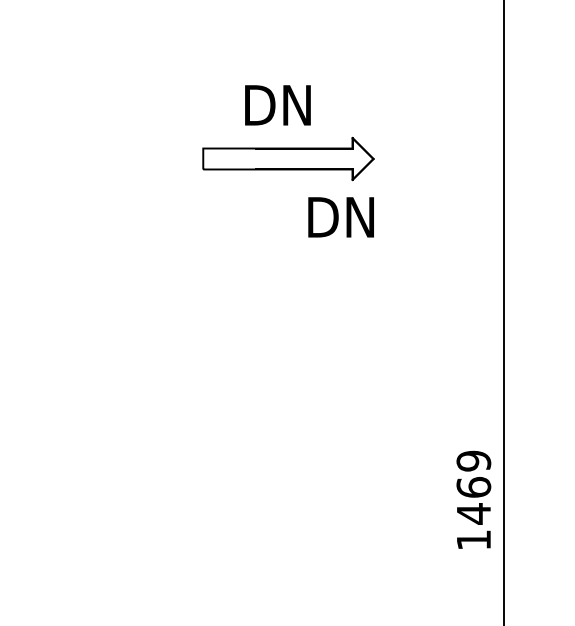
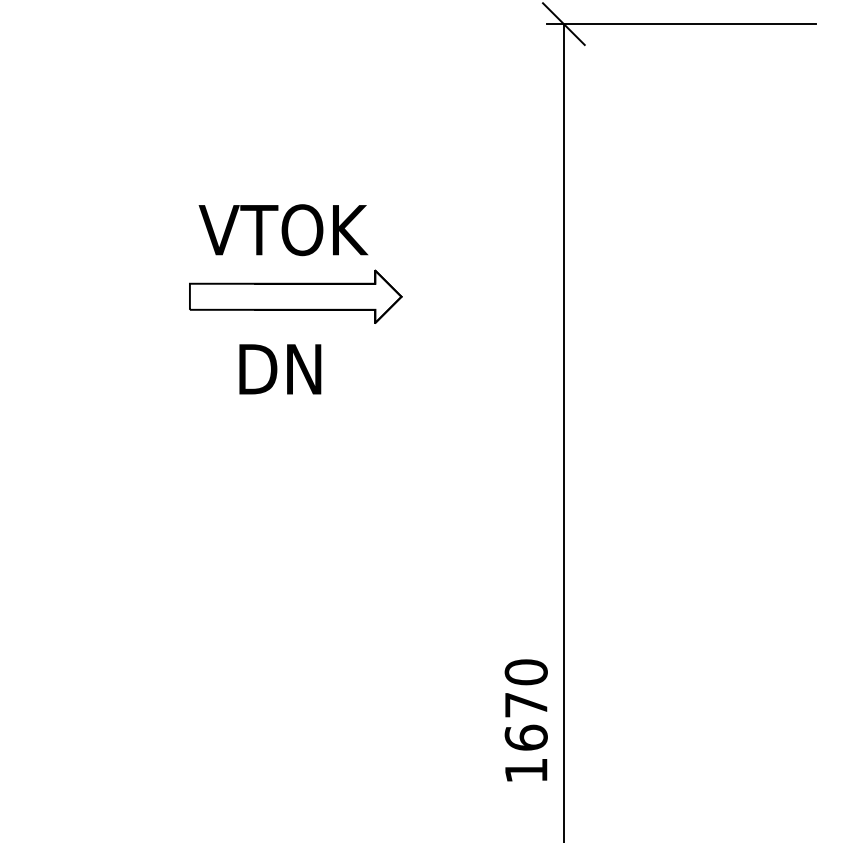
text: (278, 105) -> (283, 230), DN -> VTOK
text: (341, 217) -> (280, 369), moved
text: (473, 487) -> (525, 705), 1469 -> 1670

